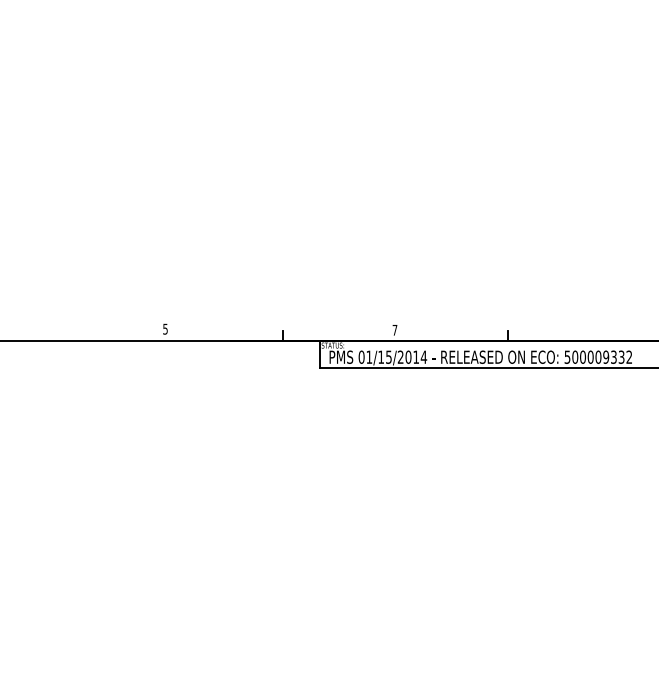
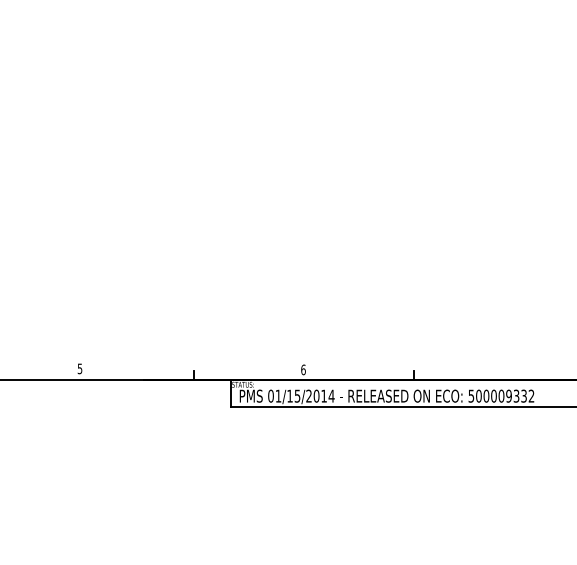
text: (394, 329) -> (302, 369), 7 -> 6

